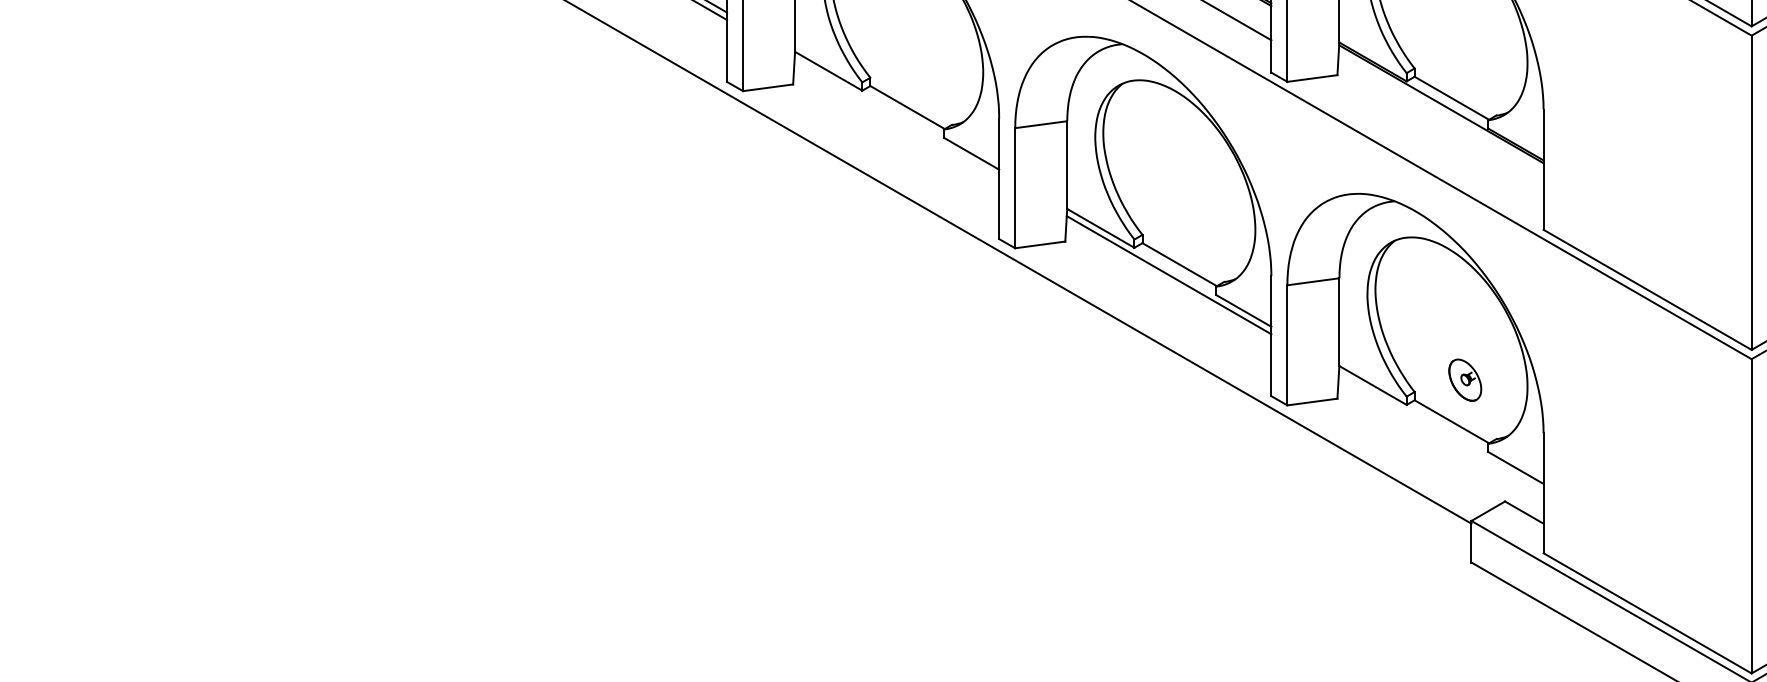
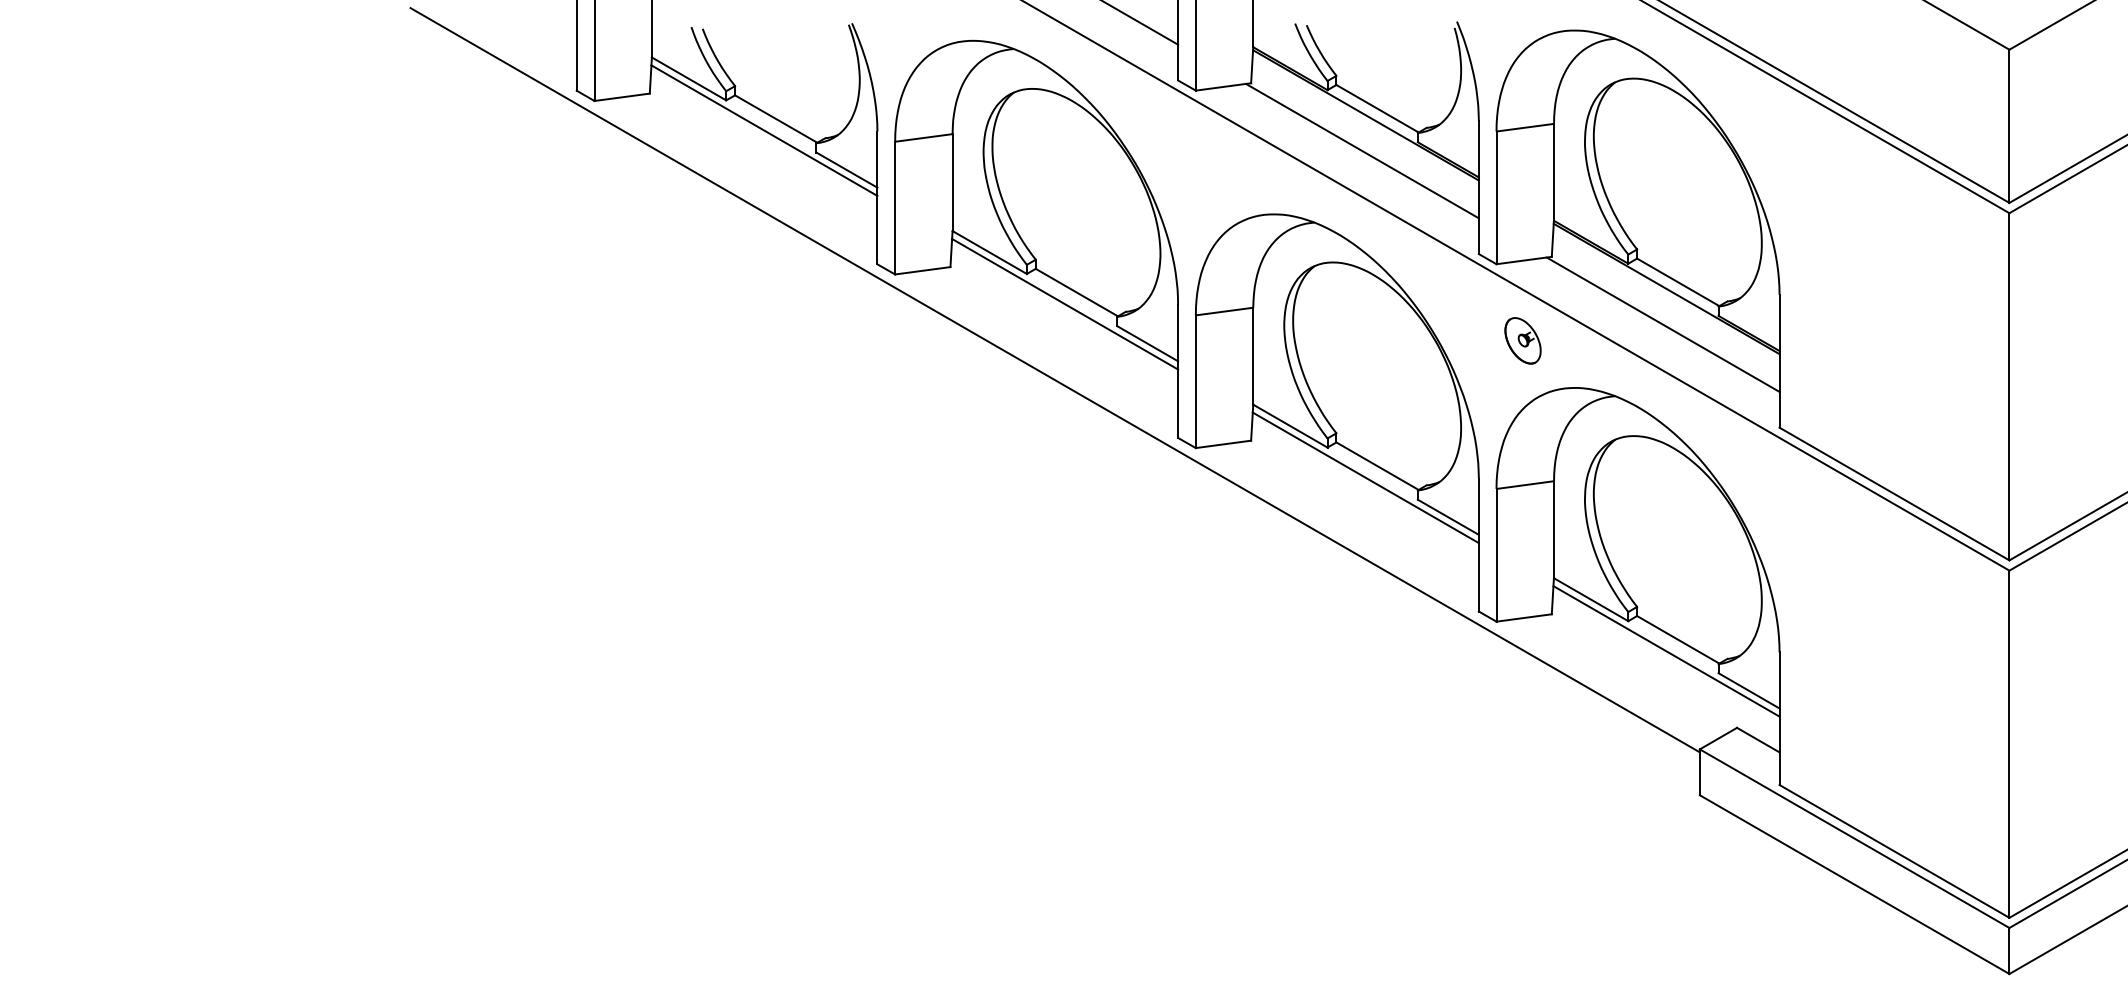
line: (897, 117) -> (1065, 303), added
line: (1437, 136) -> (1662, 324), added
part: (1464, 379) -> (1522, 340), moved
line: (1441, 432) -> (1666, 651), added

